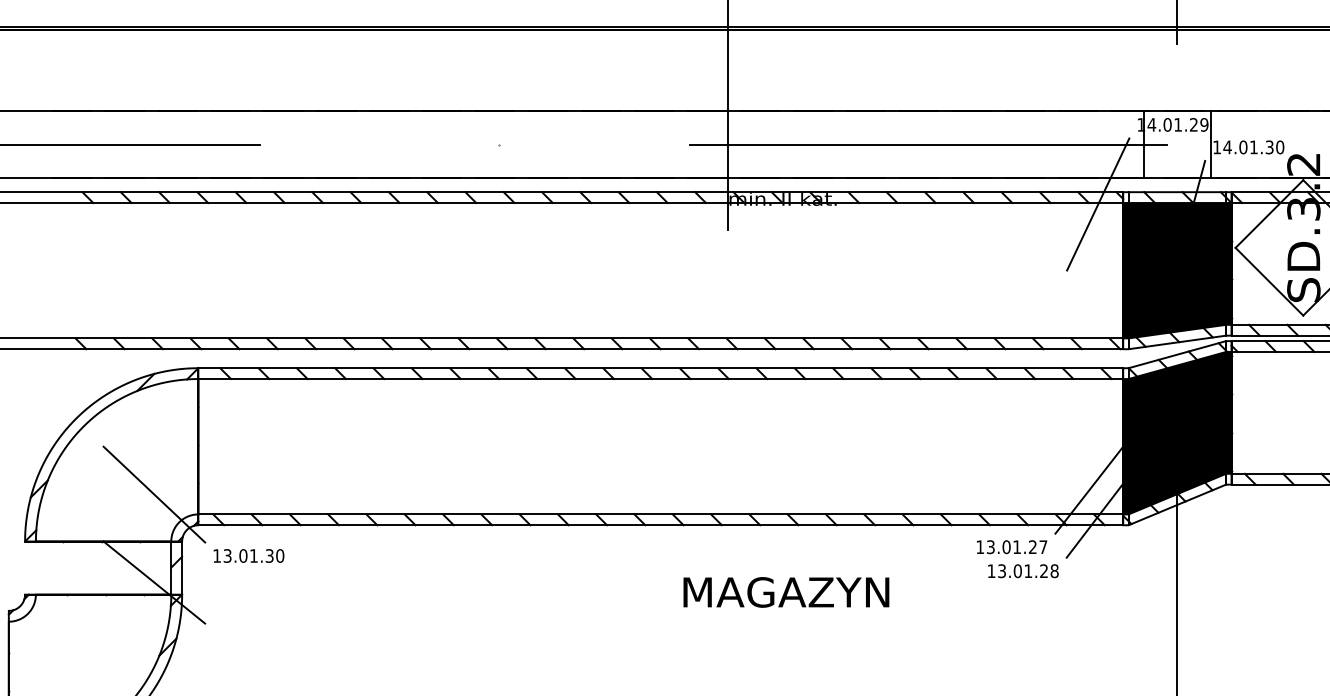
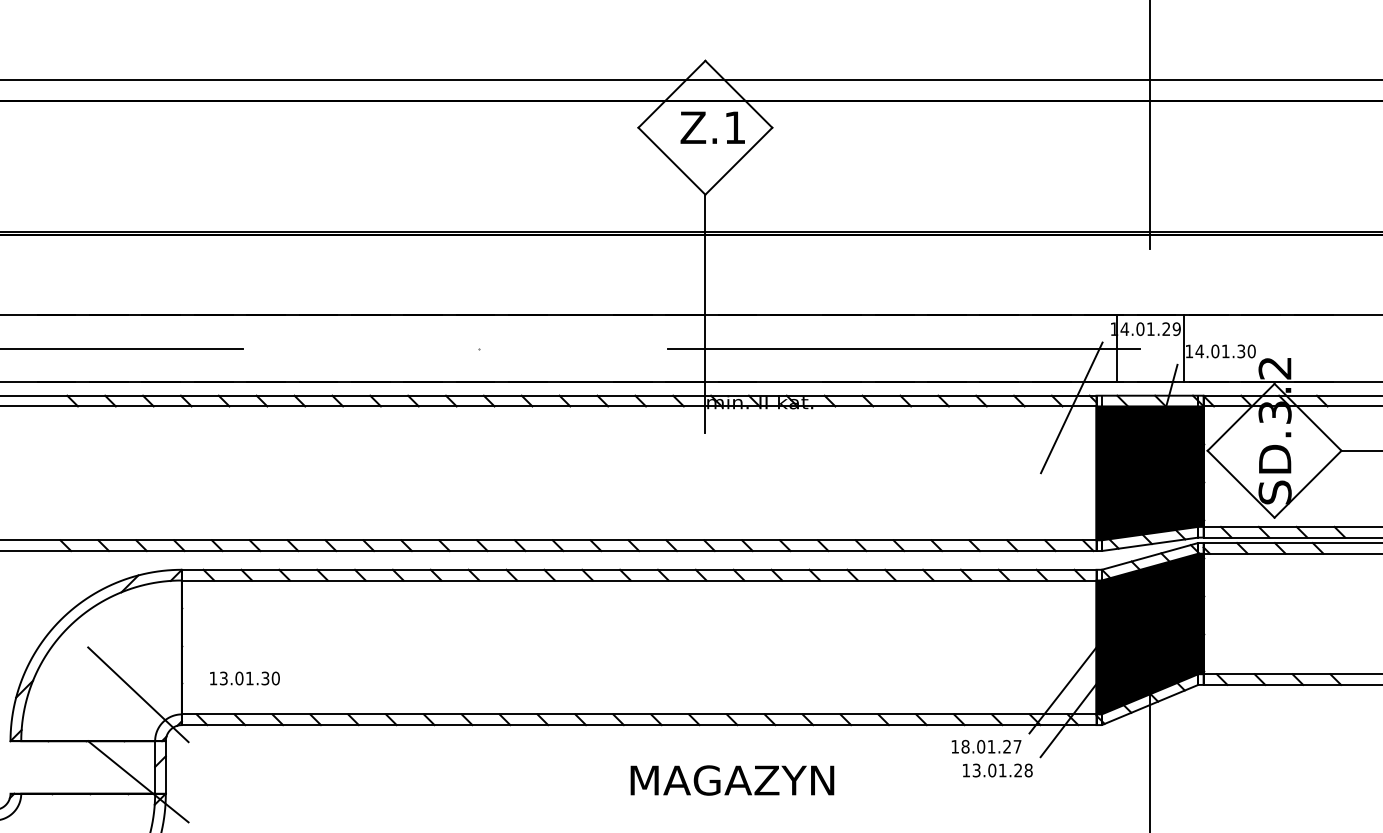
text: (990, 546) -> (965, 746), 13.01.27 -> 18.01.27
text: (248, 555) -> (244, 678), moved
text: (786, 592) -> (732, 780), moved

